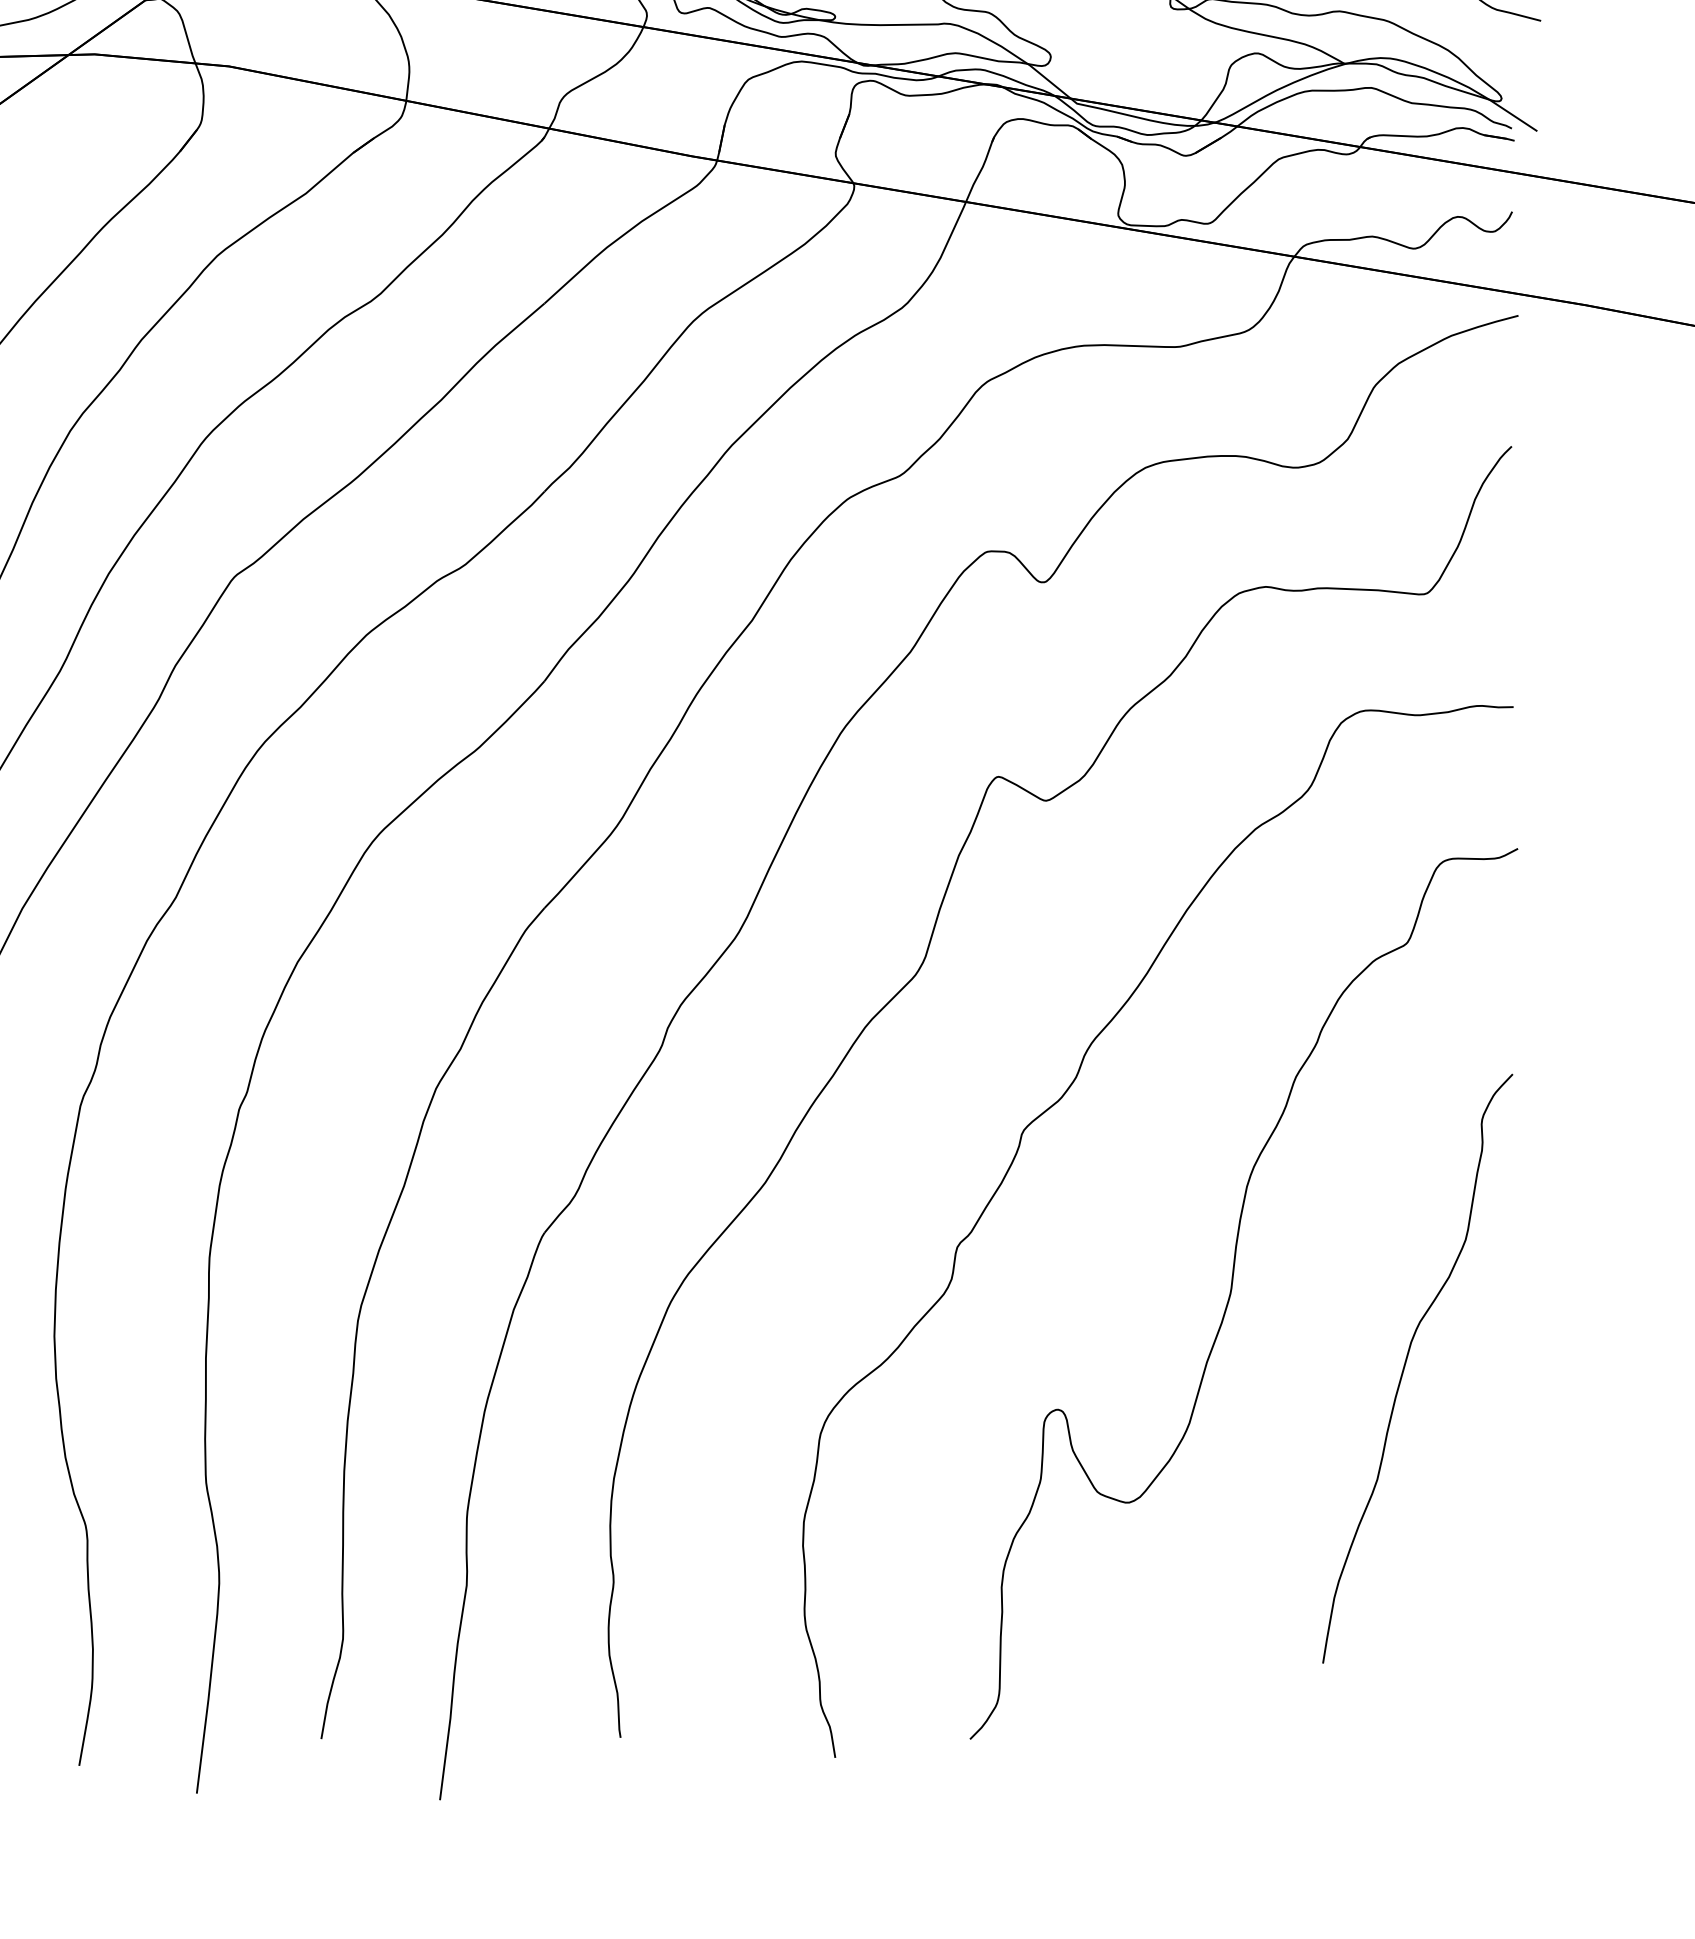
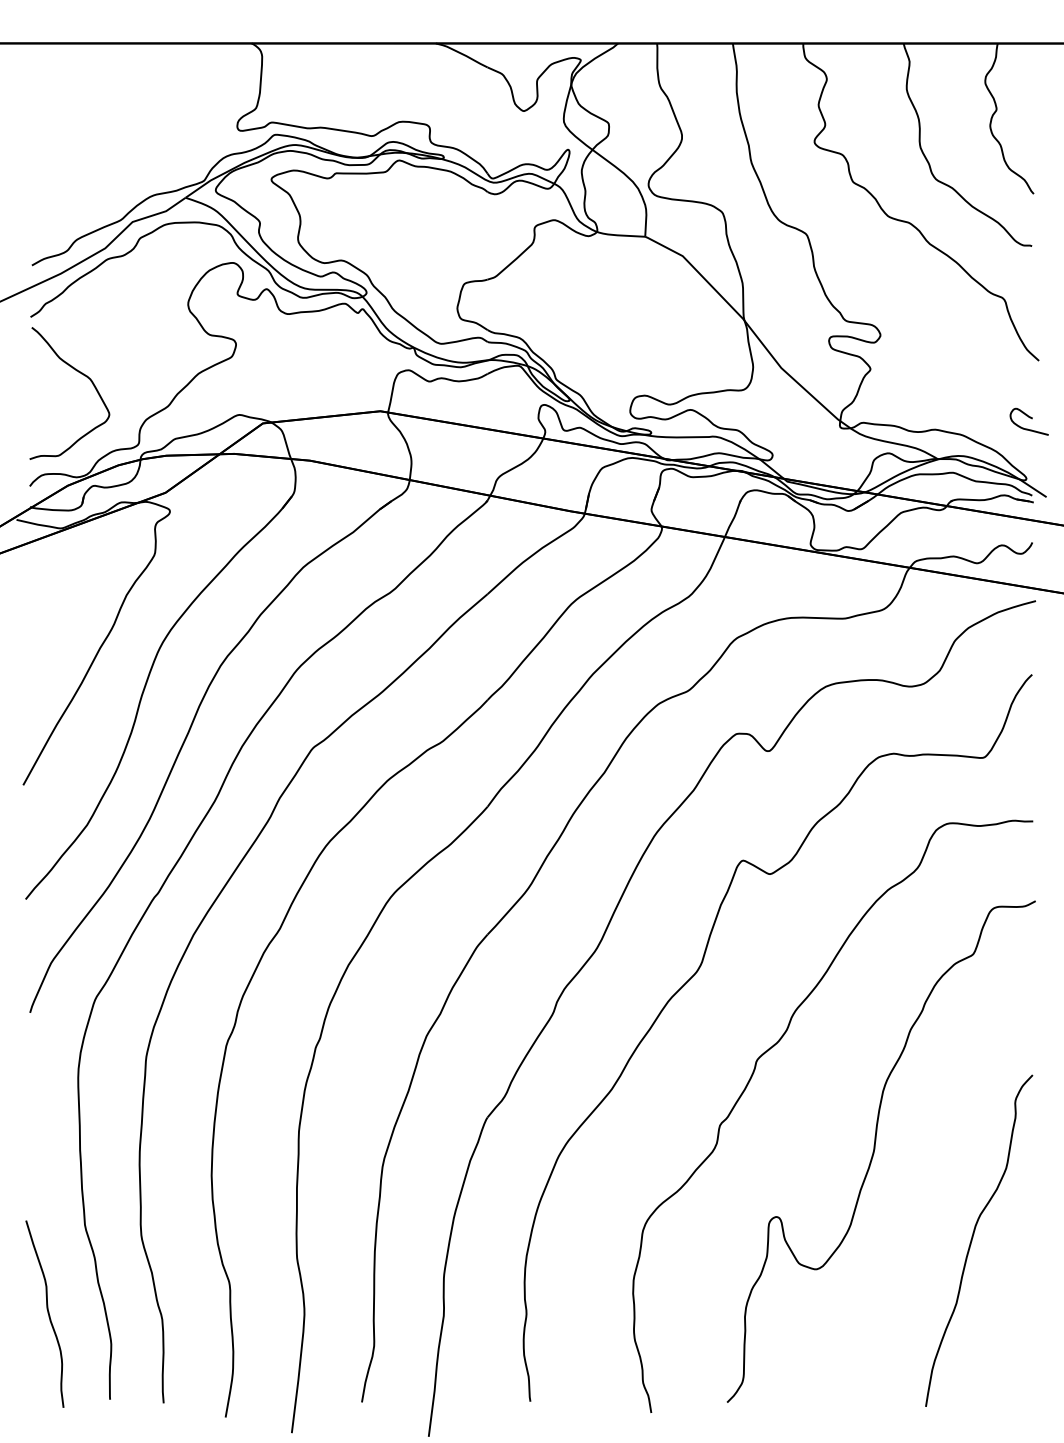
curve: (1407, 1362) -> (973, 1237), moved

